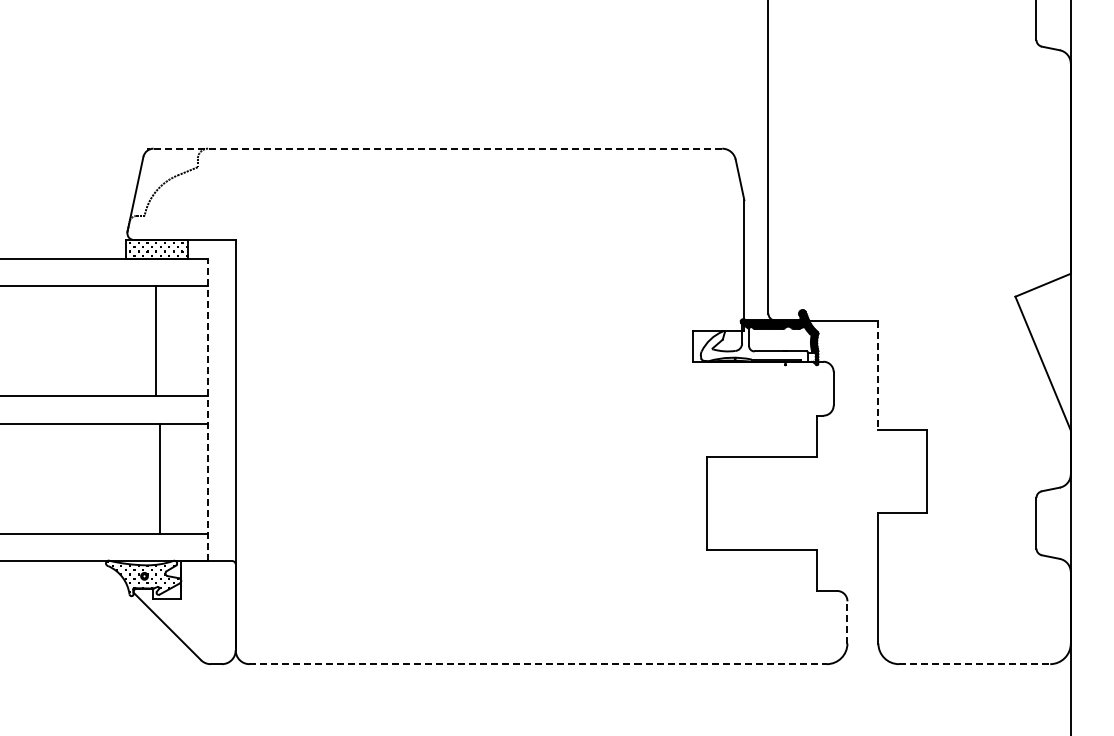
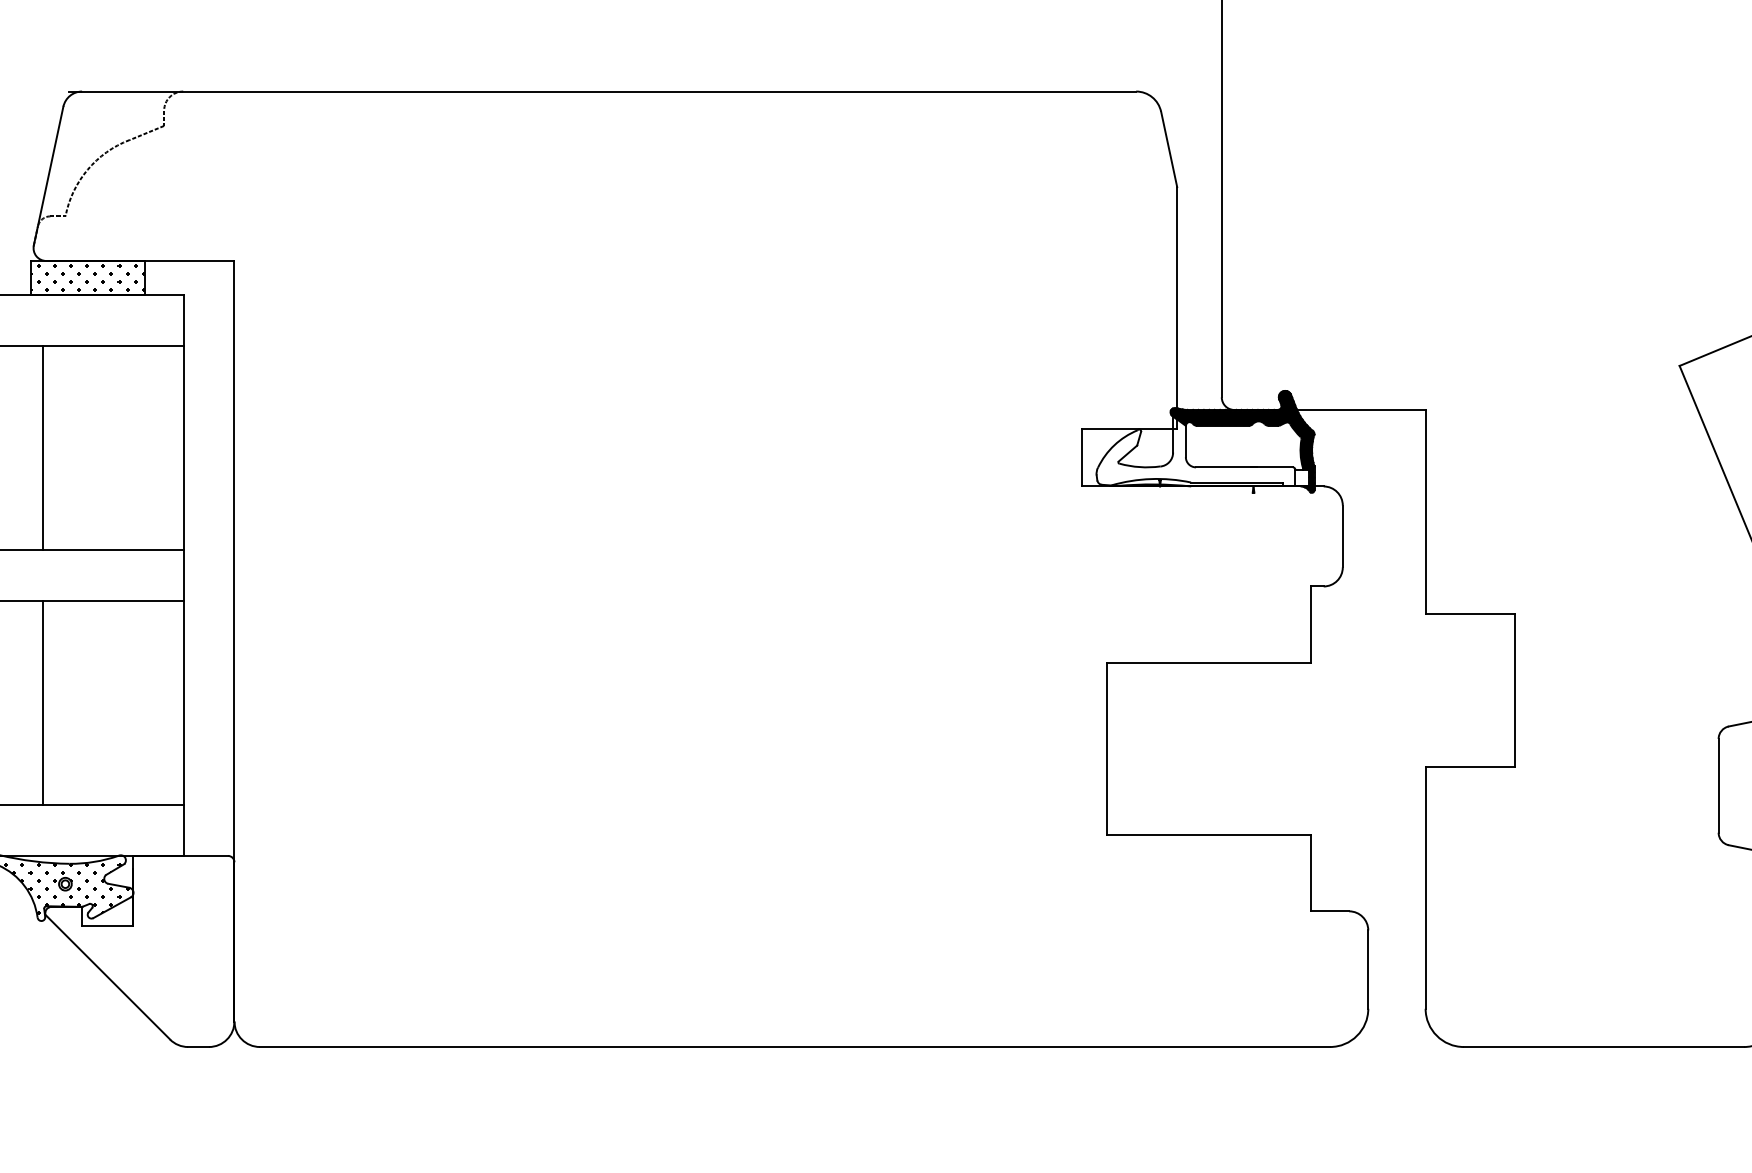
line: (434, 148) -> (602, 91), dashed -> solid
line: (155, 341) -> (43, 448), moved
line: (878, 375) -> (1425, 511), dashed -> solid
line: (208, 409) -> (183, 574), dashed -> solid
line: (159, 478) -> (43, 702), moved
line: (847, 621) -> (1368, 967), dashed -> solid
line: (538, 664) -> (795, 1047), dashed -> solid
line: (974, 664) -> (1603, 1047), dashed -> solid

